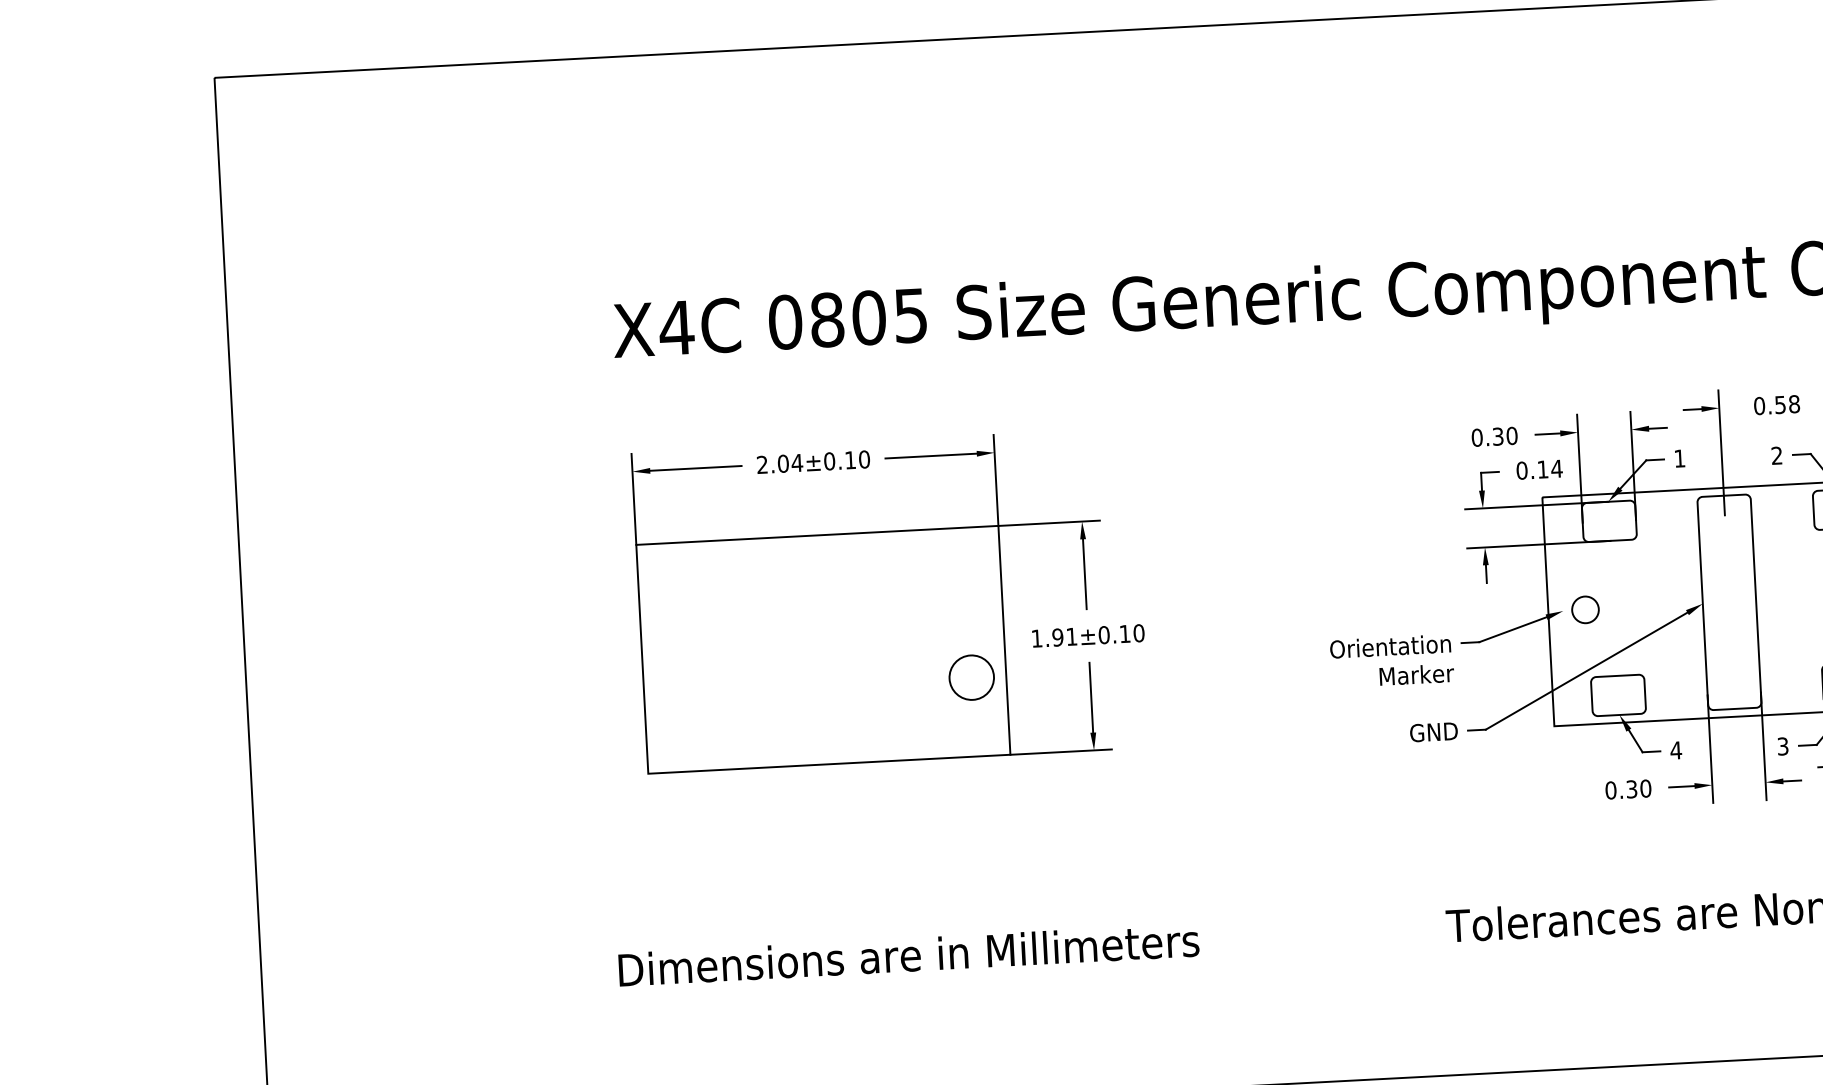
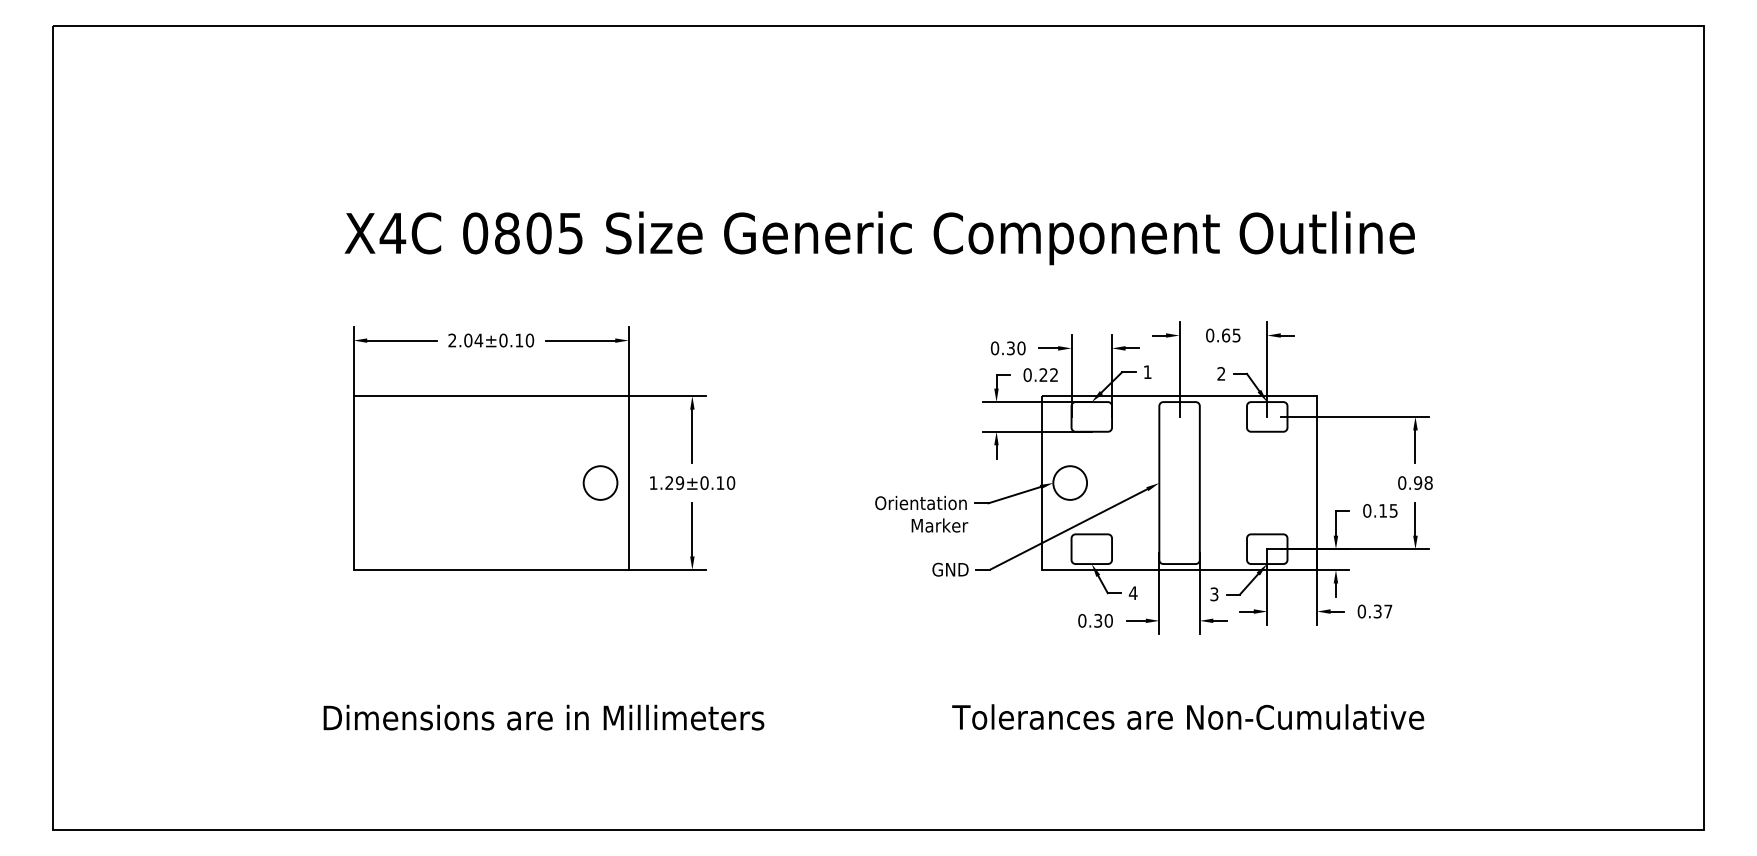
text: (1787, 404) -> (1231, 335), 0.58 -> 0.65
text: (1549, 468) -> (1048, 374), 0.14 -> 0.22
circle: (1585, 609) -> (1070, 482), size x1.67
text: (1064, 636) -> (674, 482), 1.91±0.10 -> 1.29±0.10
circle: (971, 676) -> (600, 482), moved

